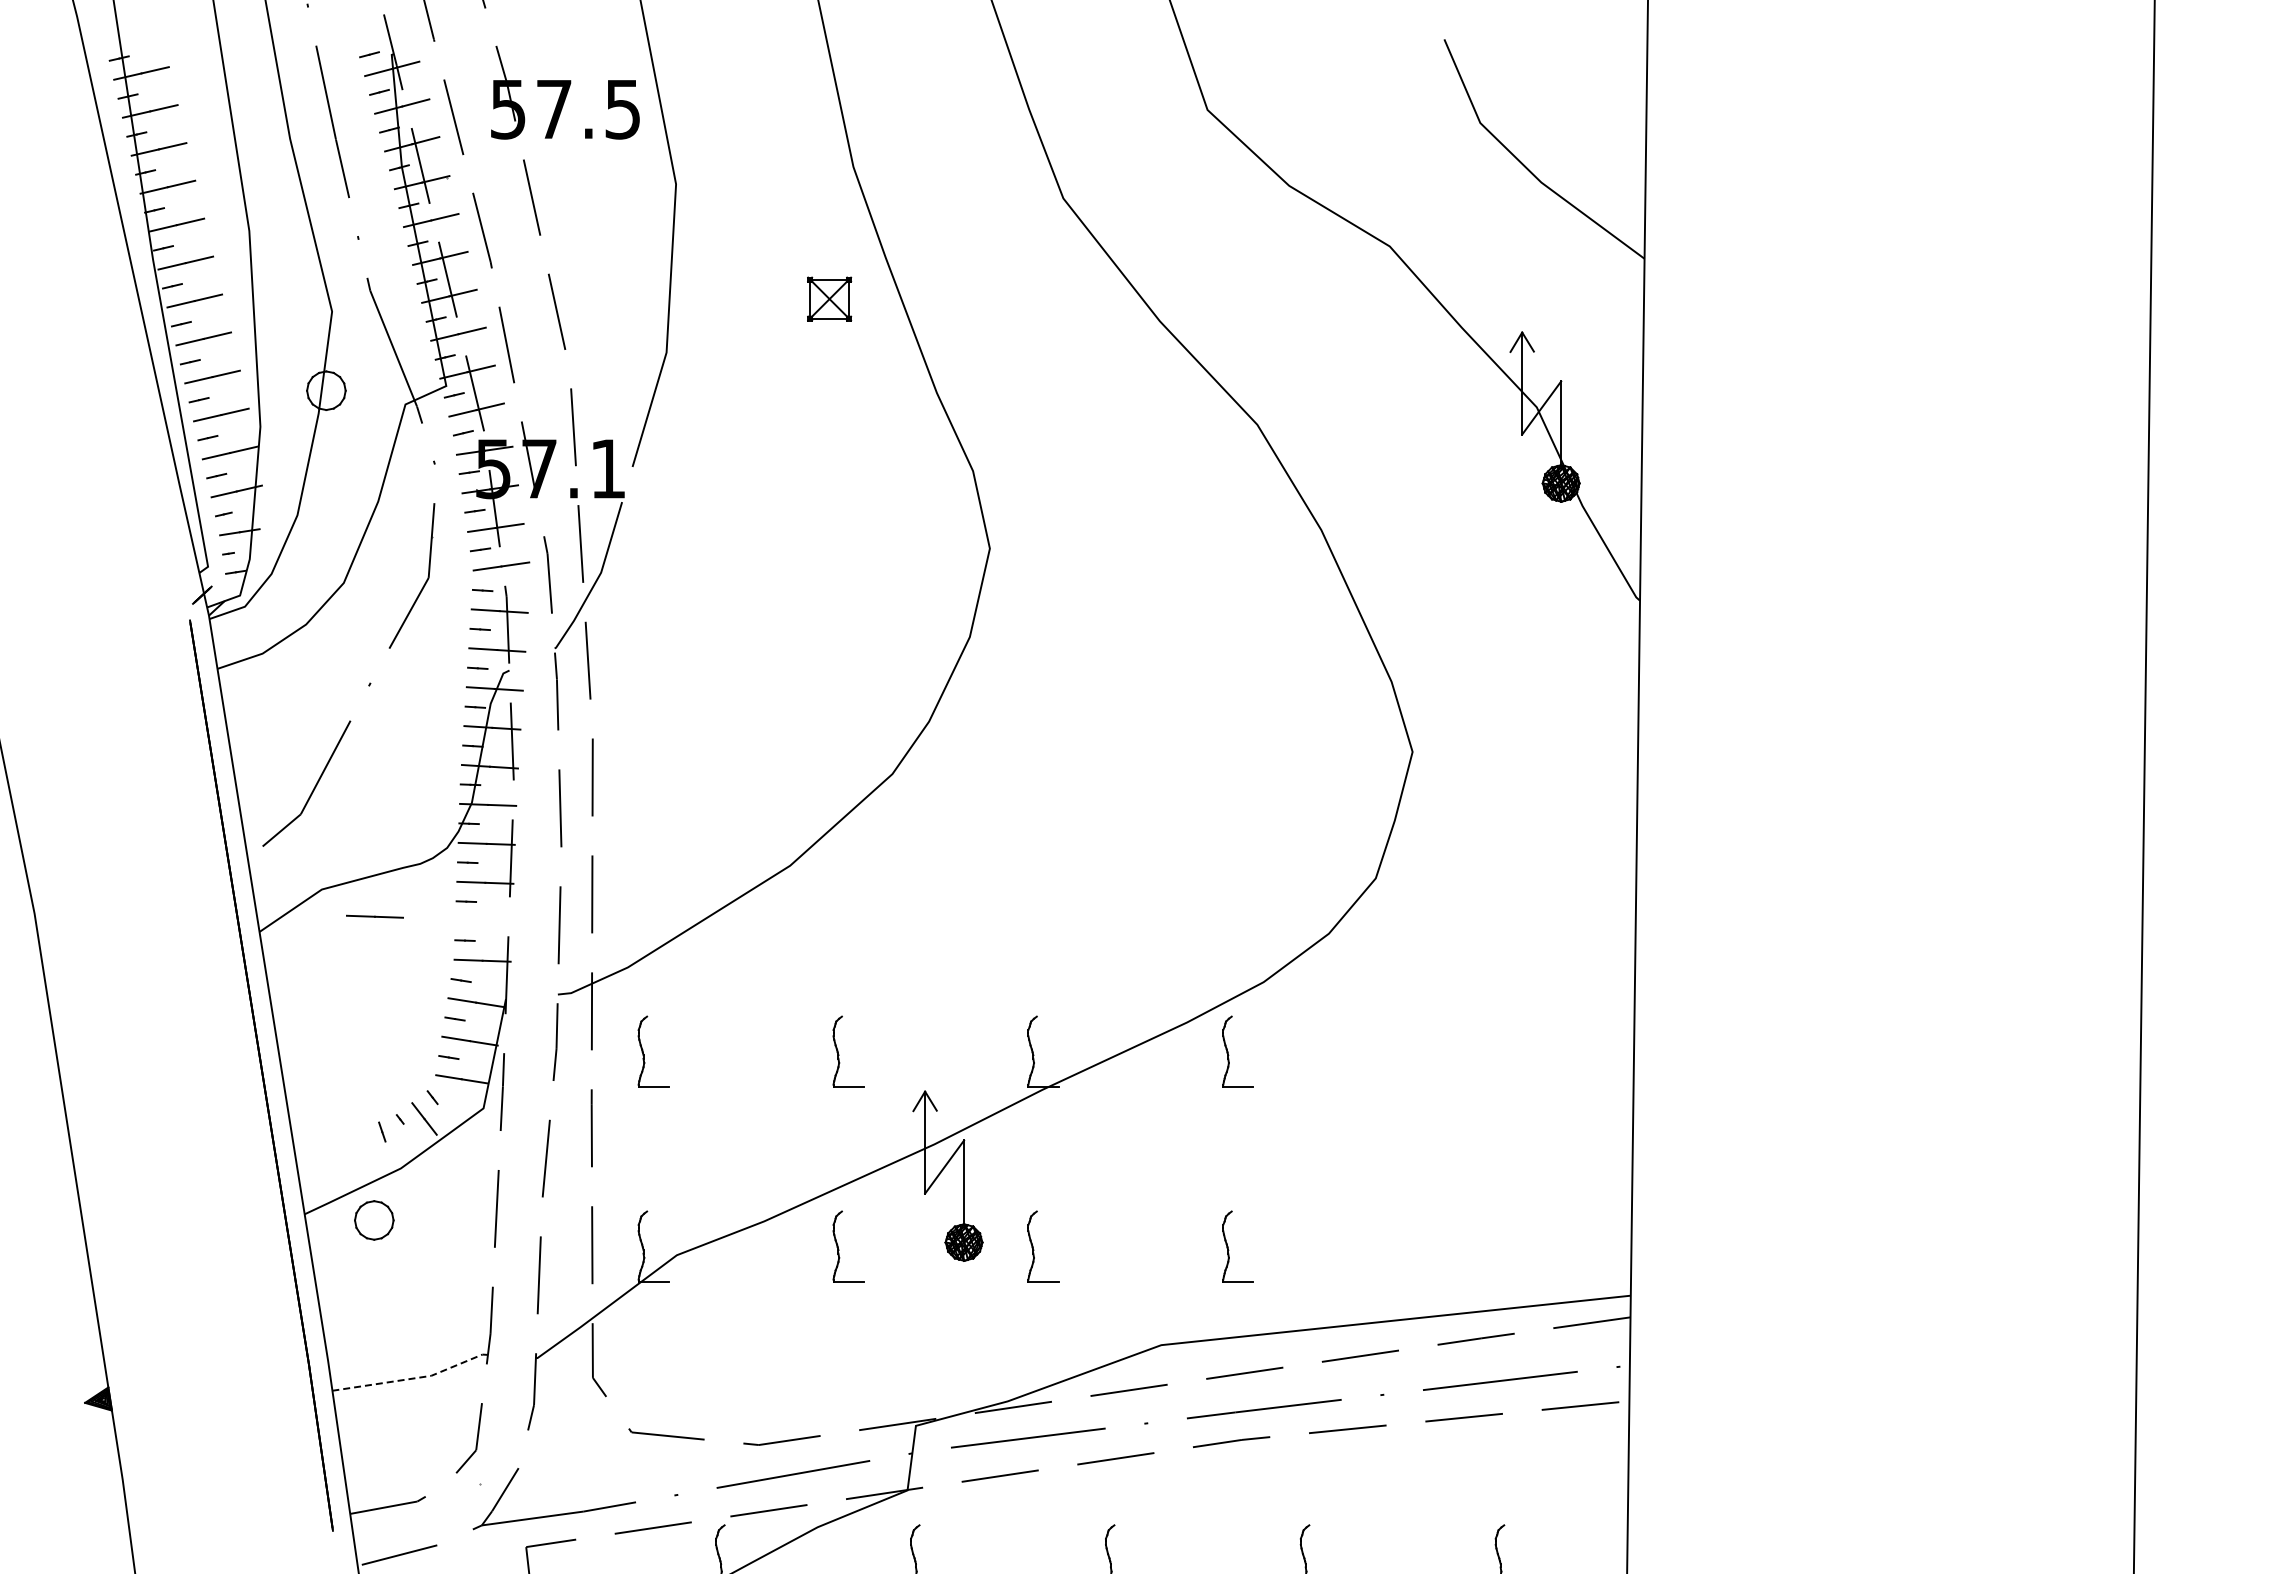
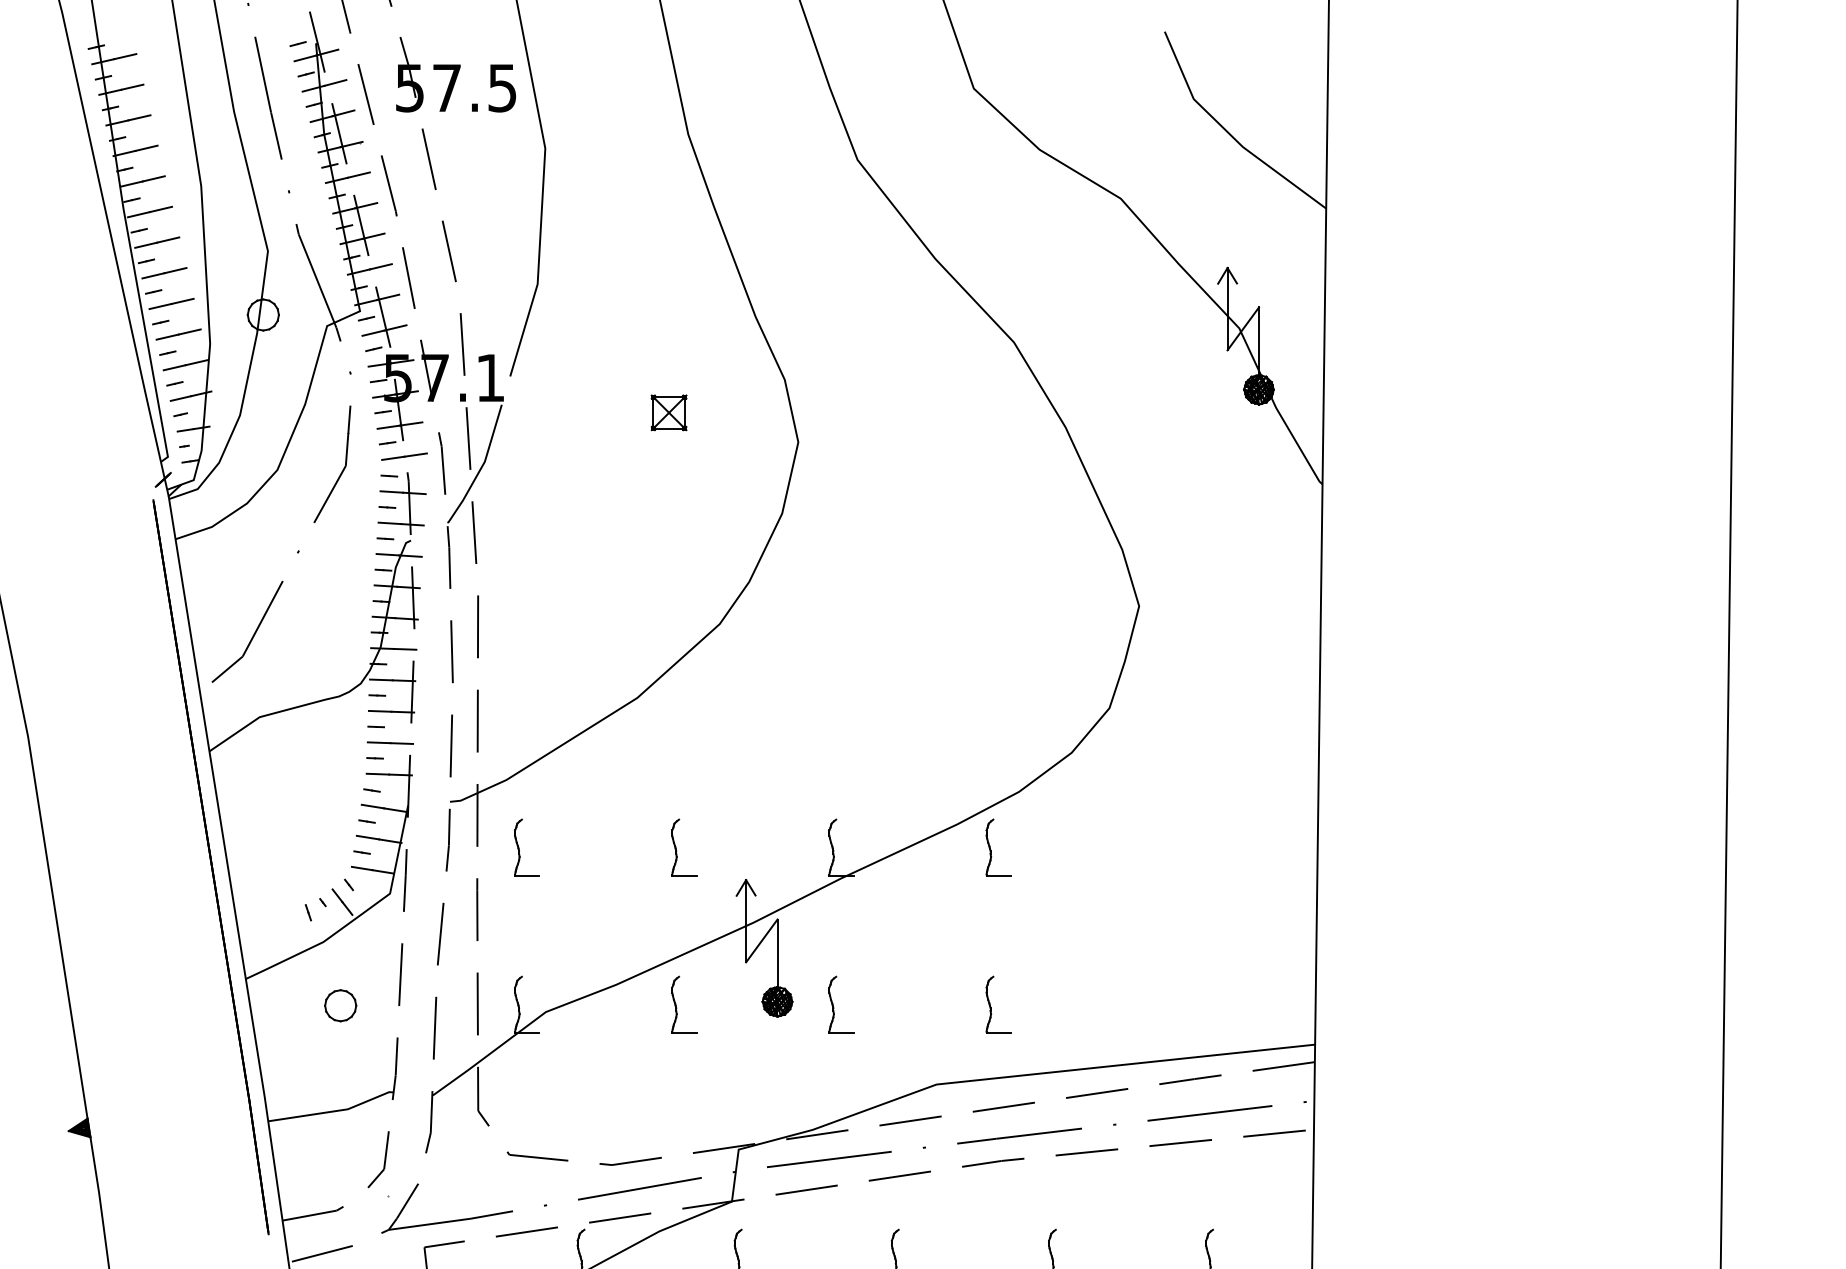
part: (829, 298) -> (669, 412), moved
line: (374, 916) -> (390, 742), moved
part: (374, 1220) -> (340, 1005), moved
line: (413, 1378) -> (333, 1111), dashed -> solid

